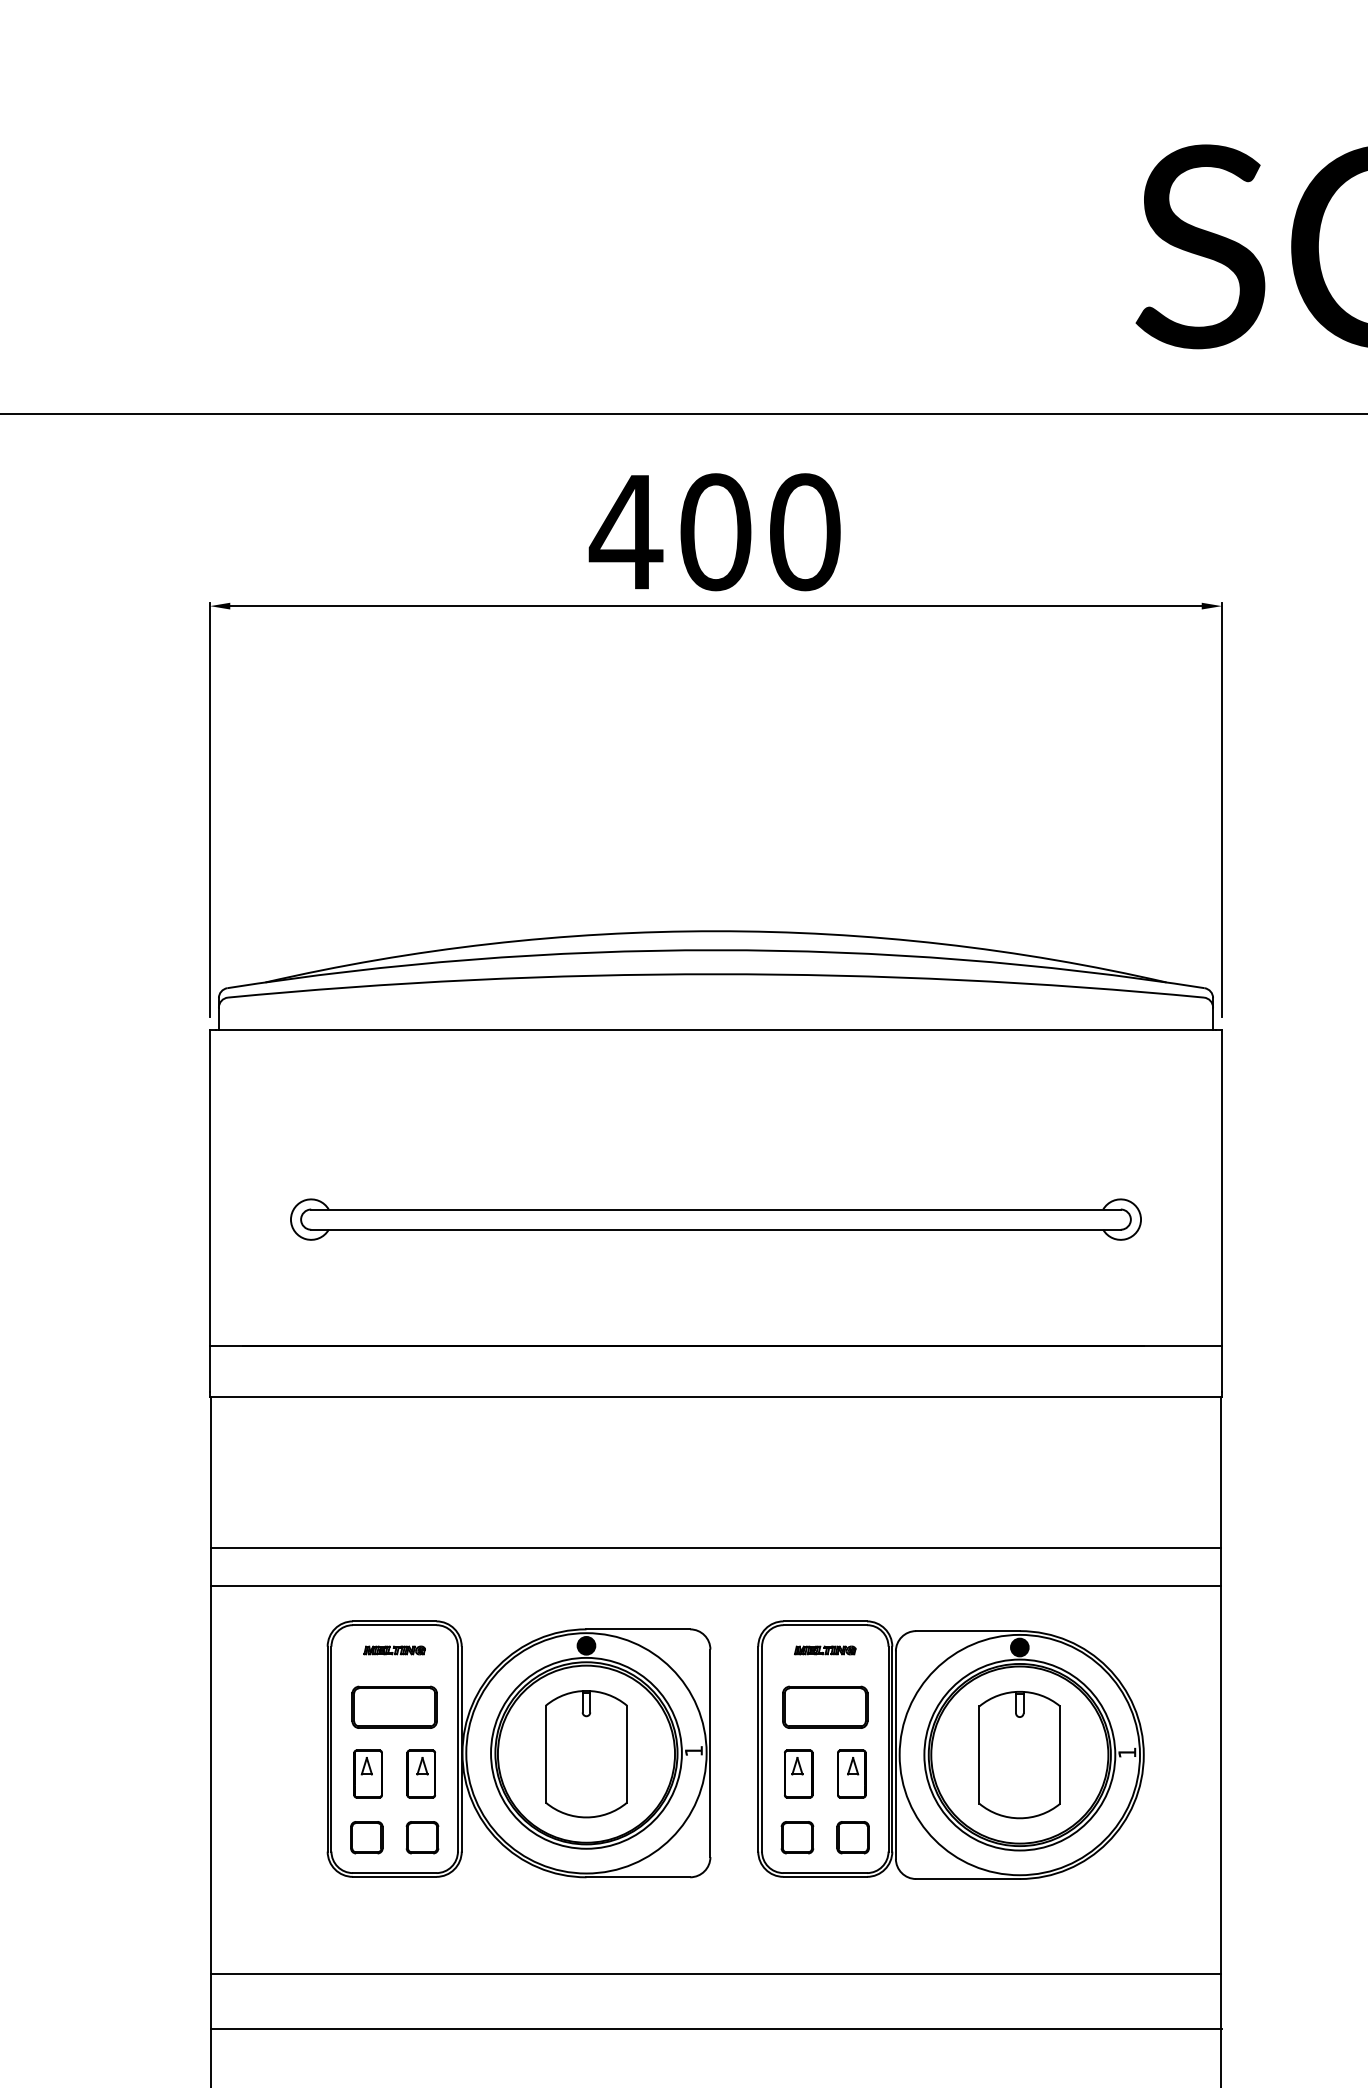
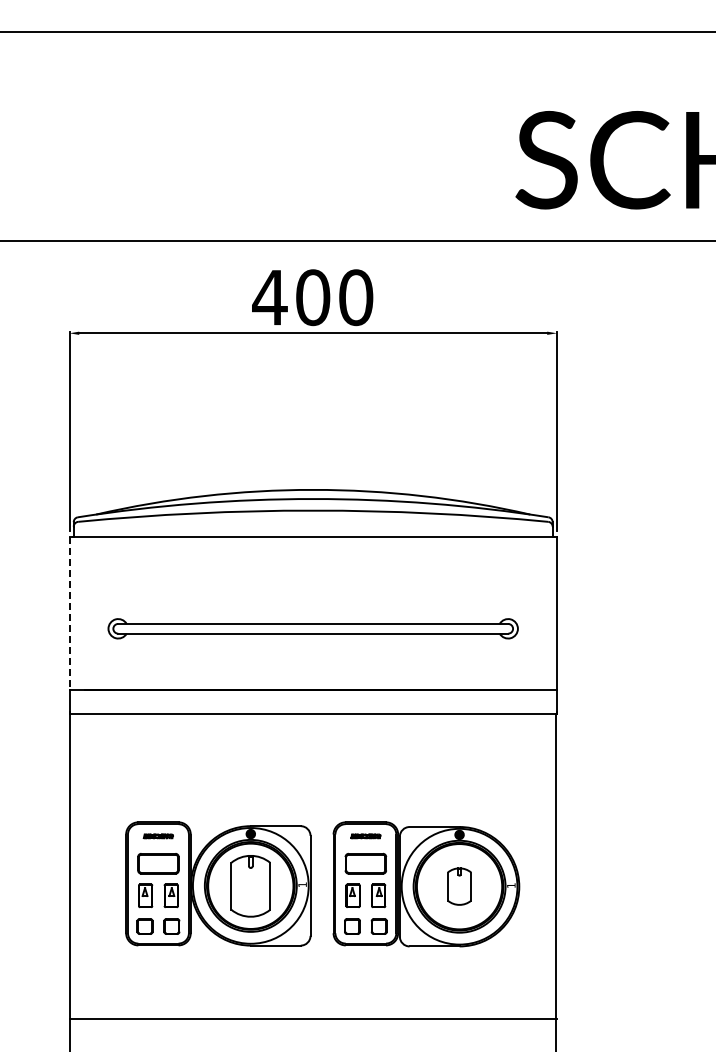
line: (210, 1189) -> (69, 614), solid -> dashed
line: (716, 1549) -> (313, 787), removed
line: (716, 1586) -> (313, 805), removed
part: (1019, 1754) -> (459, 886), size x0.6
line: (716, 1974) -> (313, 992), removed

